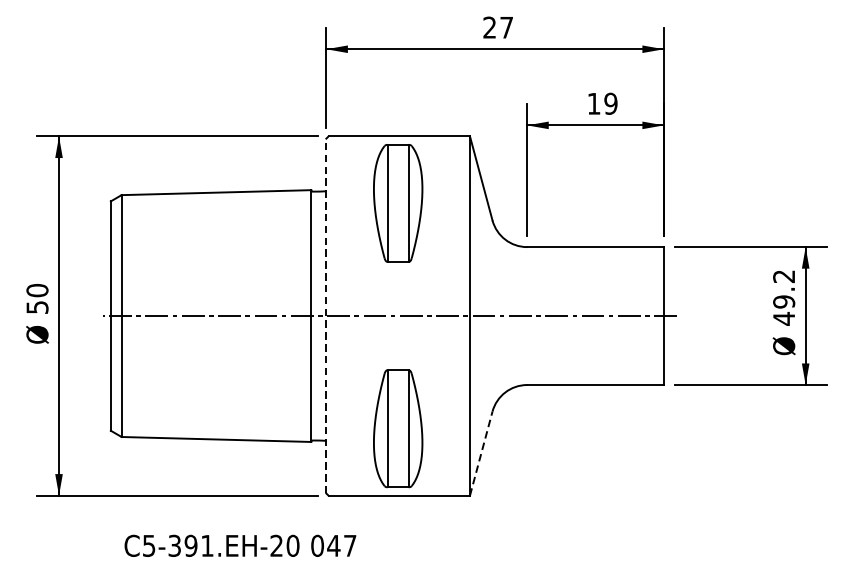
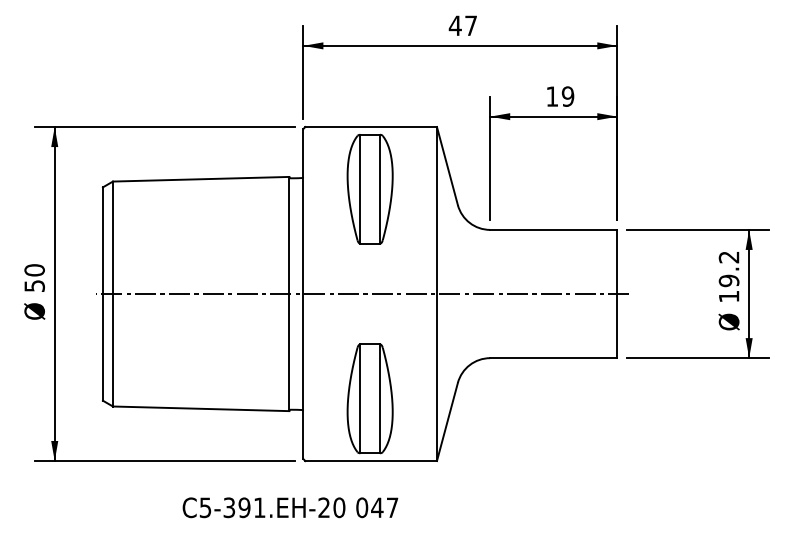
text: (488, 27) -> (454, 25), 27 -> 47
line: (326, 315) -> (303, 293), dashed -> solid
text: (784, 318) -> (729, 296), 49.2 -> 19.2
line: (481, 453) -> (447, 421), dashed -> solid
text: (240, 545) -> (290, 507), moved

